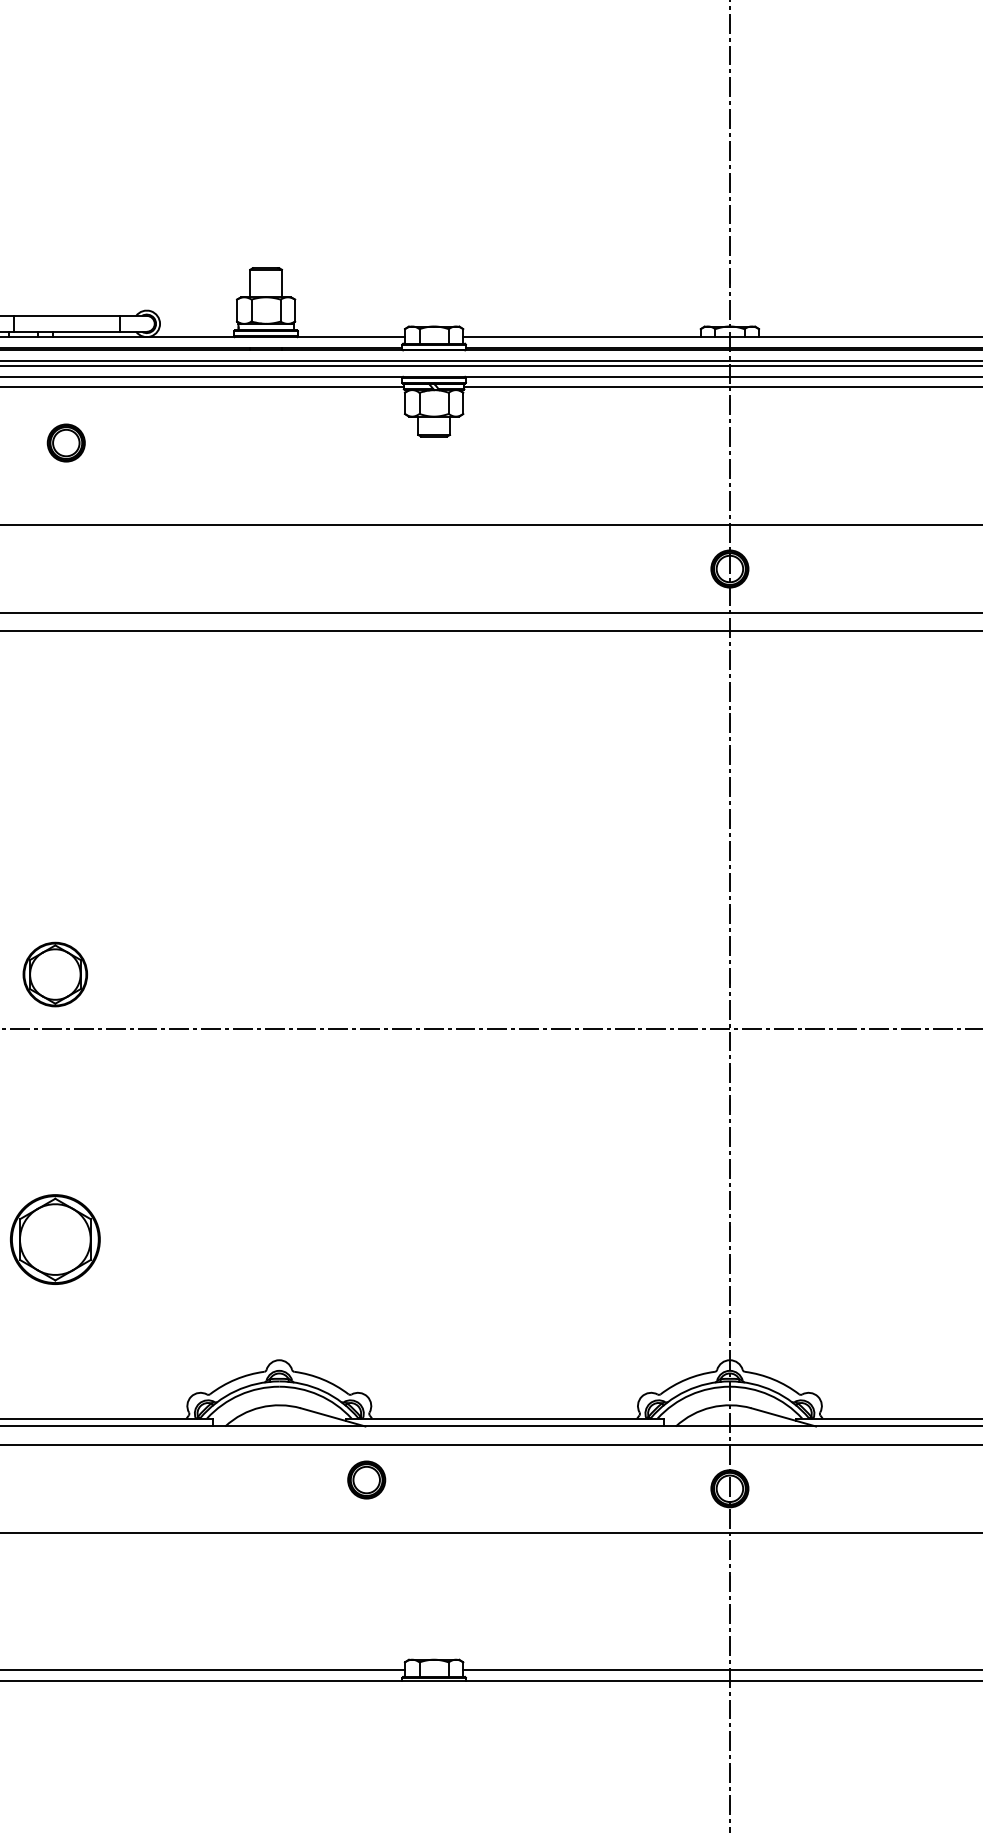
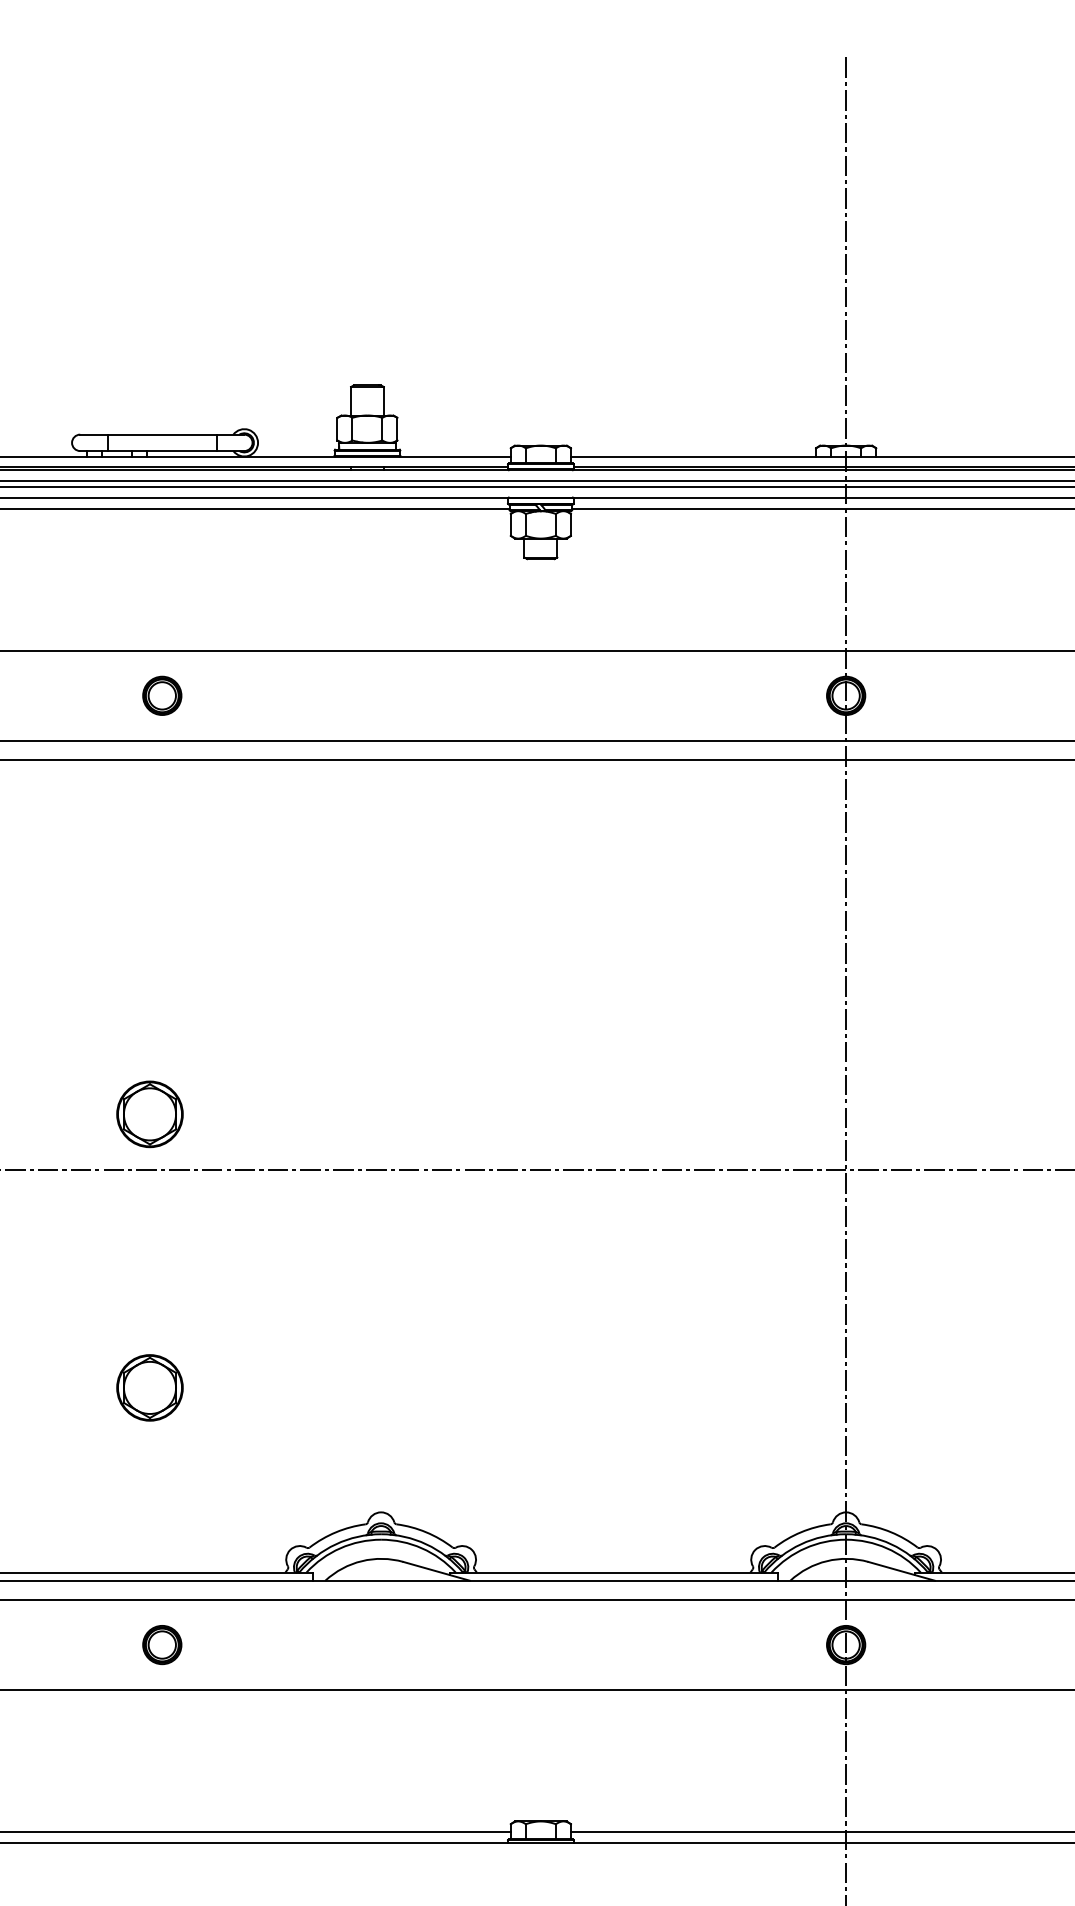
part: (66, 442) -> (162, 695), moved
part: (54, 1239) -> (149, 1387), size x0.71
part: (366, 1480) -> (162, 1645), moved

